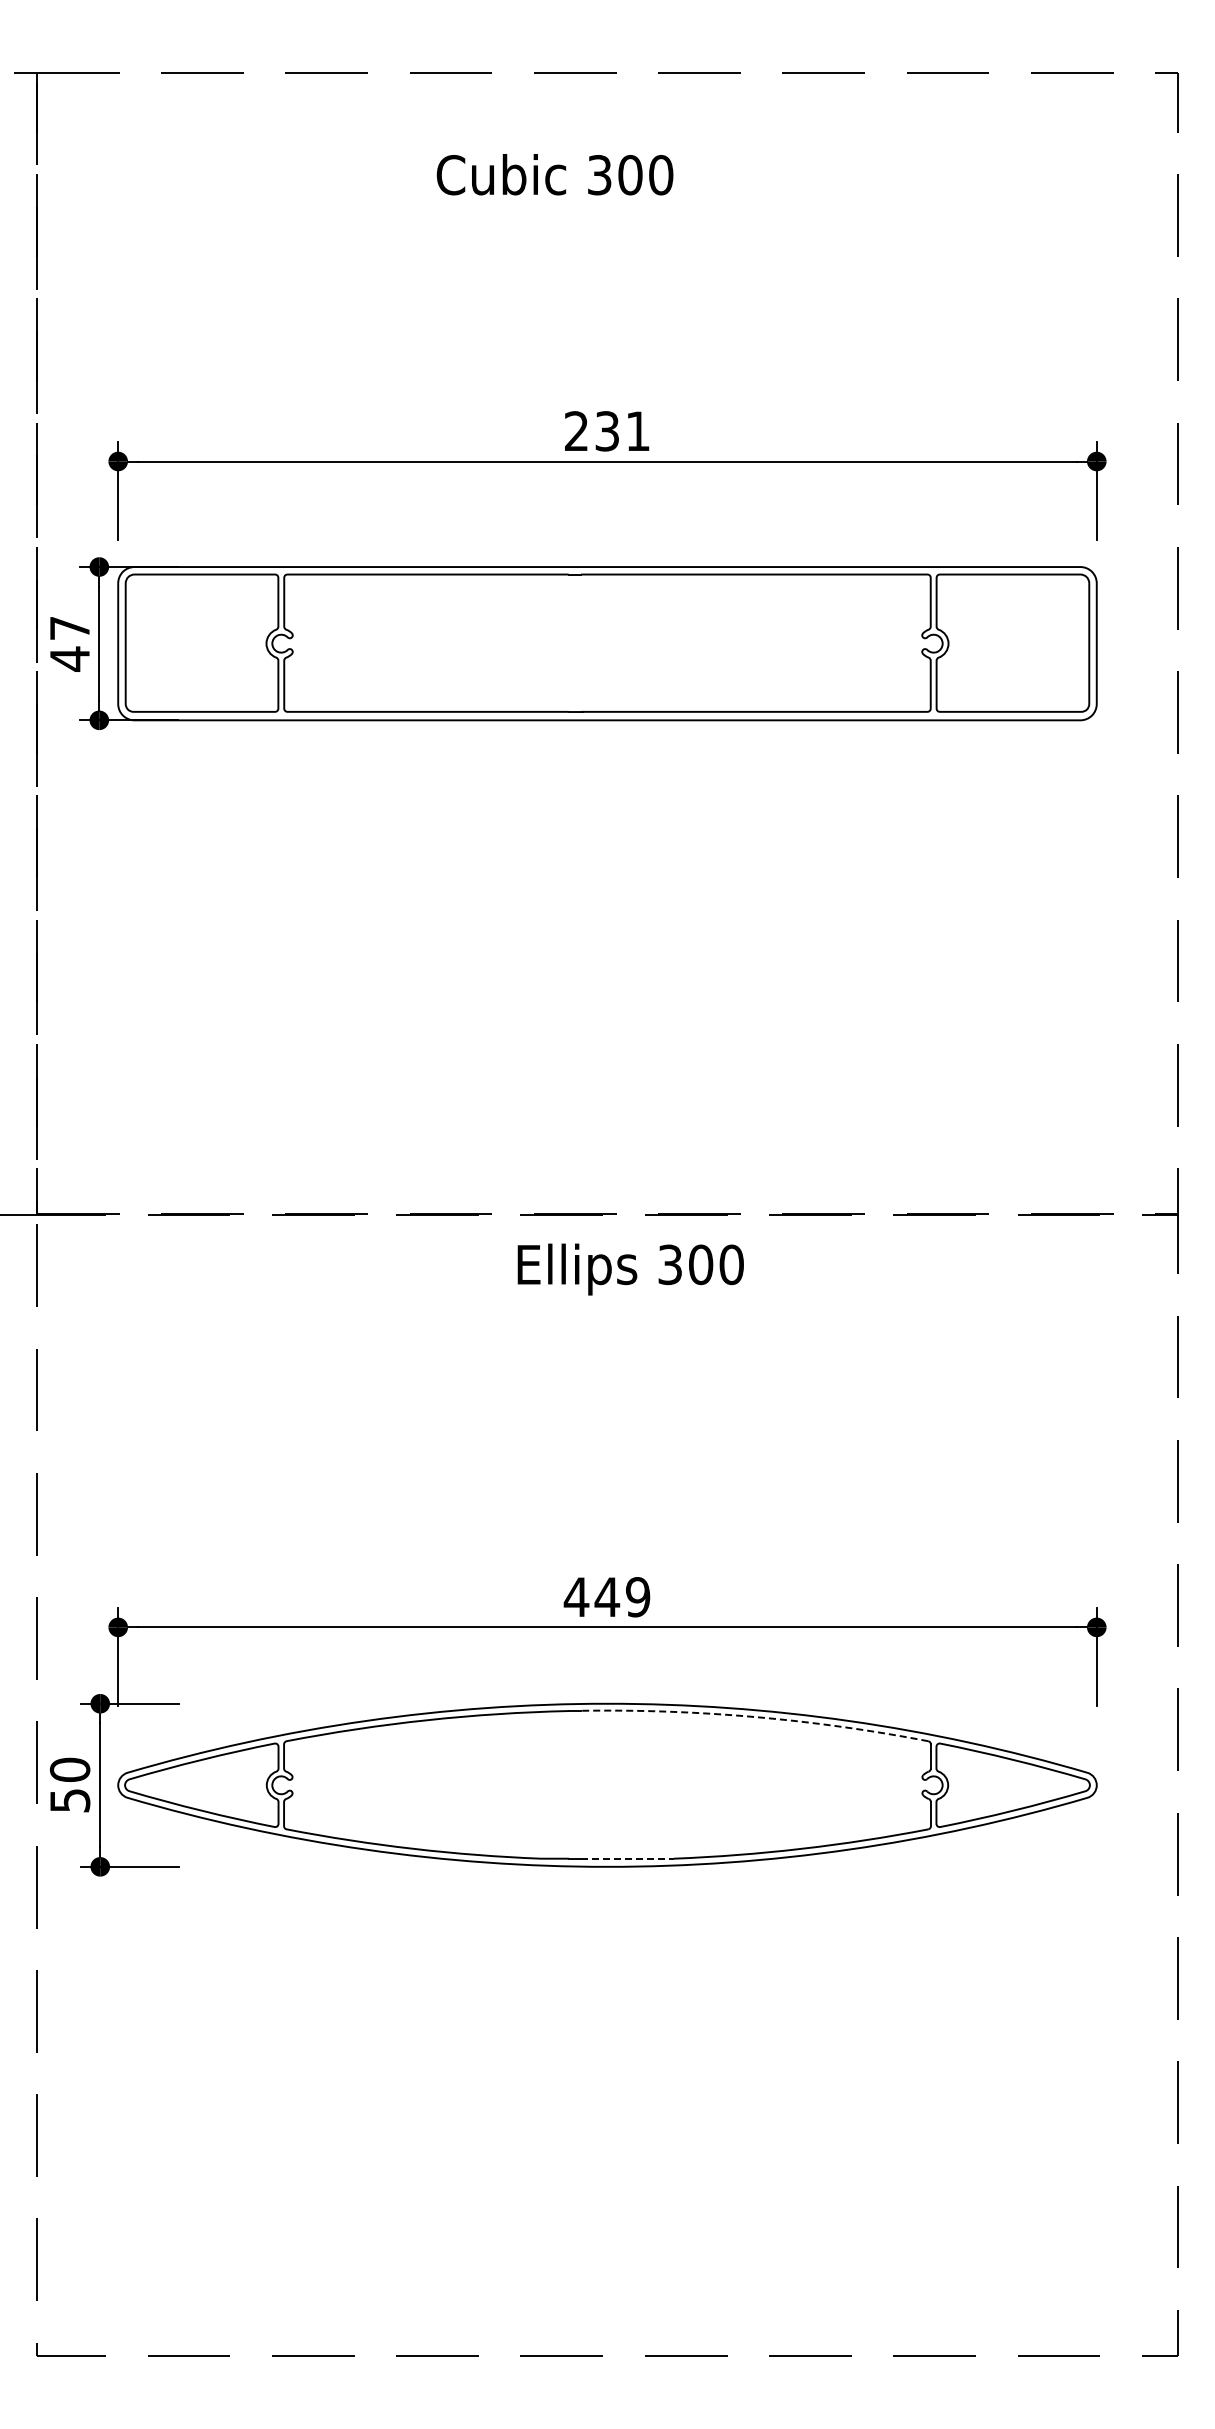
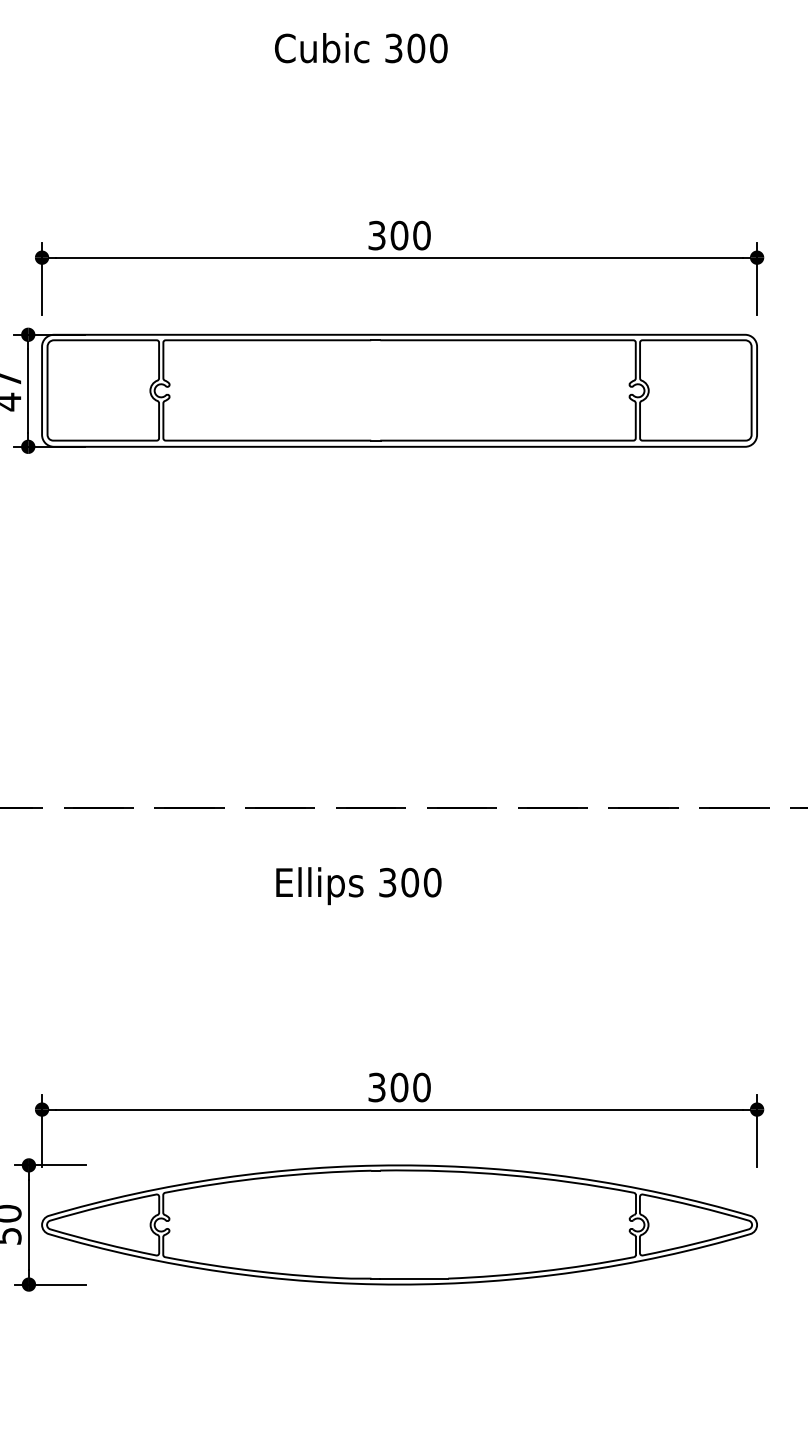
text: (607, 431) -> (399, 235), 231 -> 300
text: (630, 1269) -> (358, 886), moved
text: (606, 1597) -> (398, 1087), 449 -> 300
arc: (755, 1717) -> (507, 1175), dashed -> solid
line: (628, 1858) -> (414, 1278), dashed -> solid

